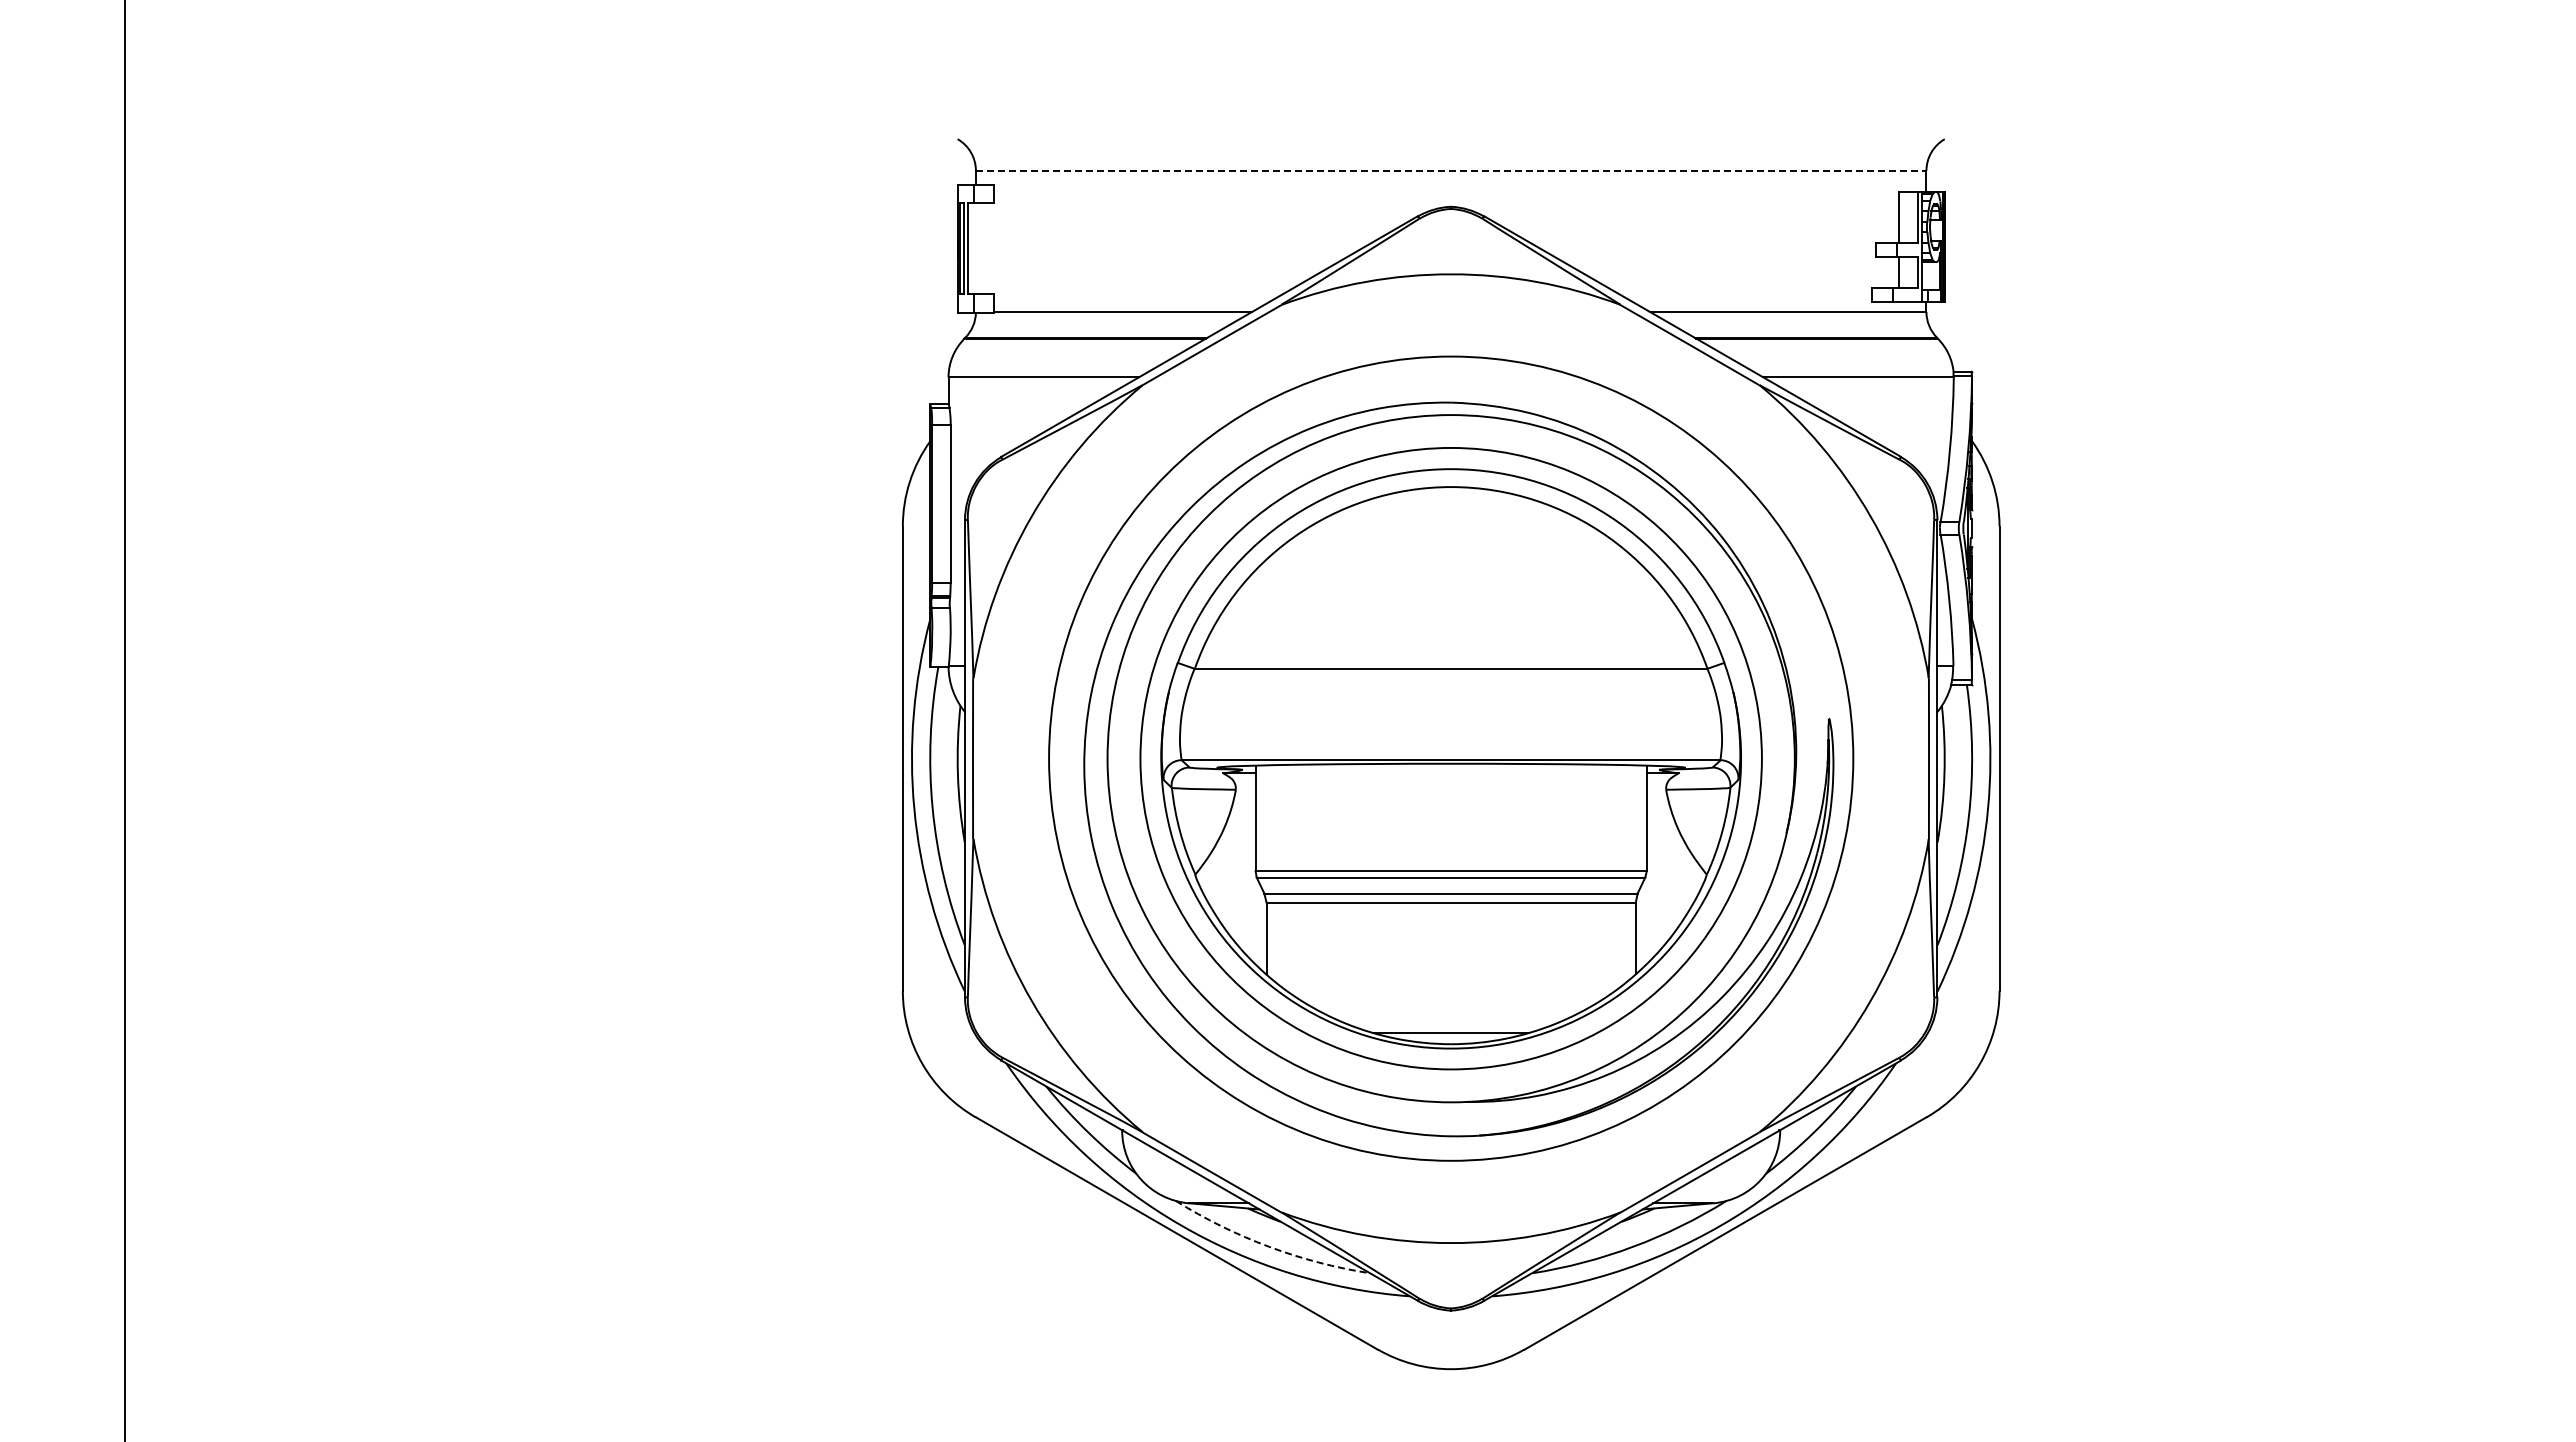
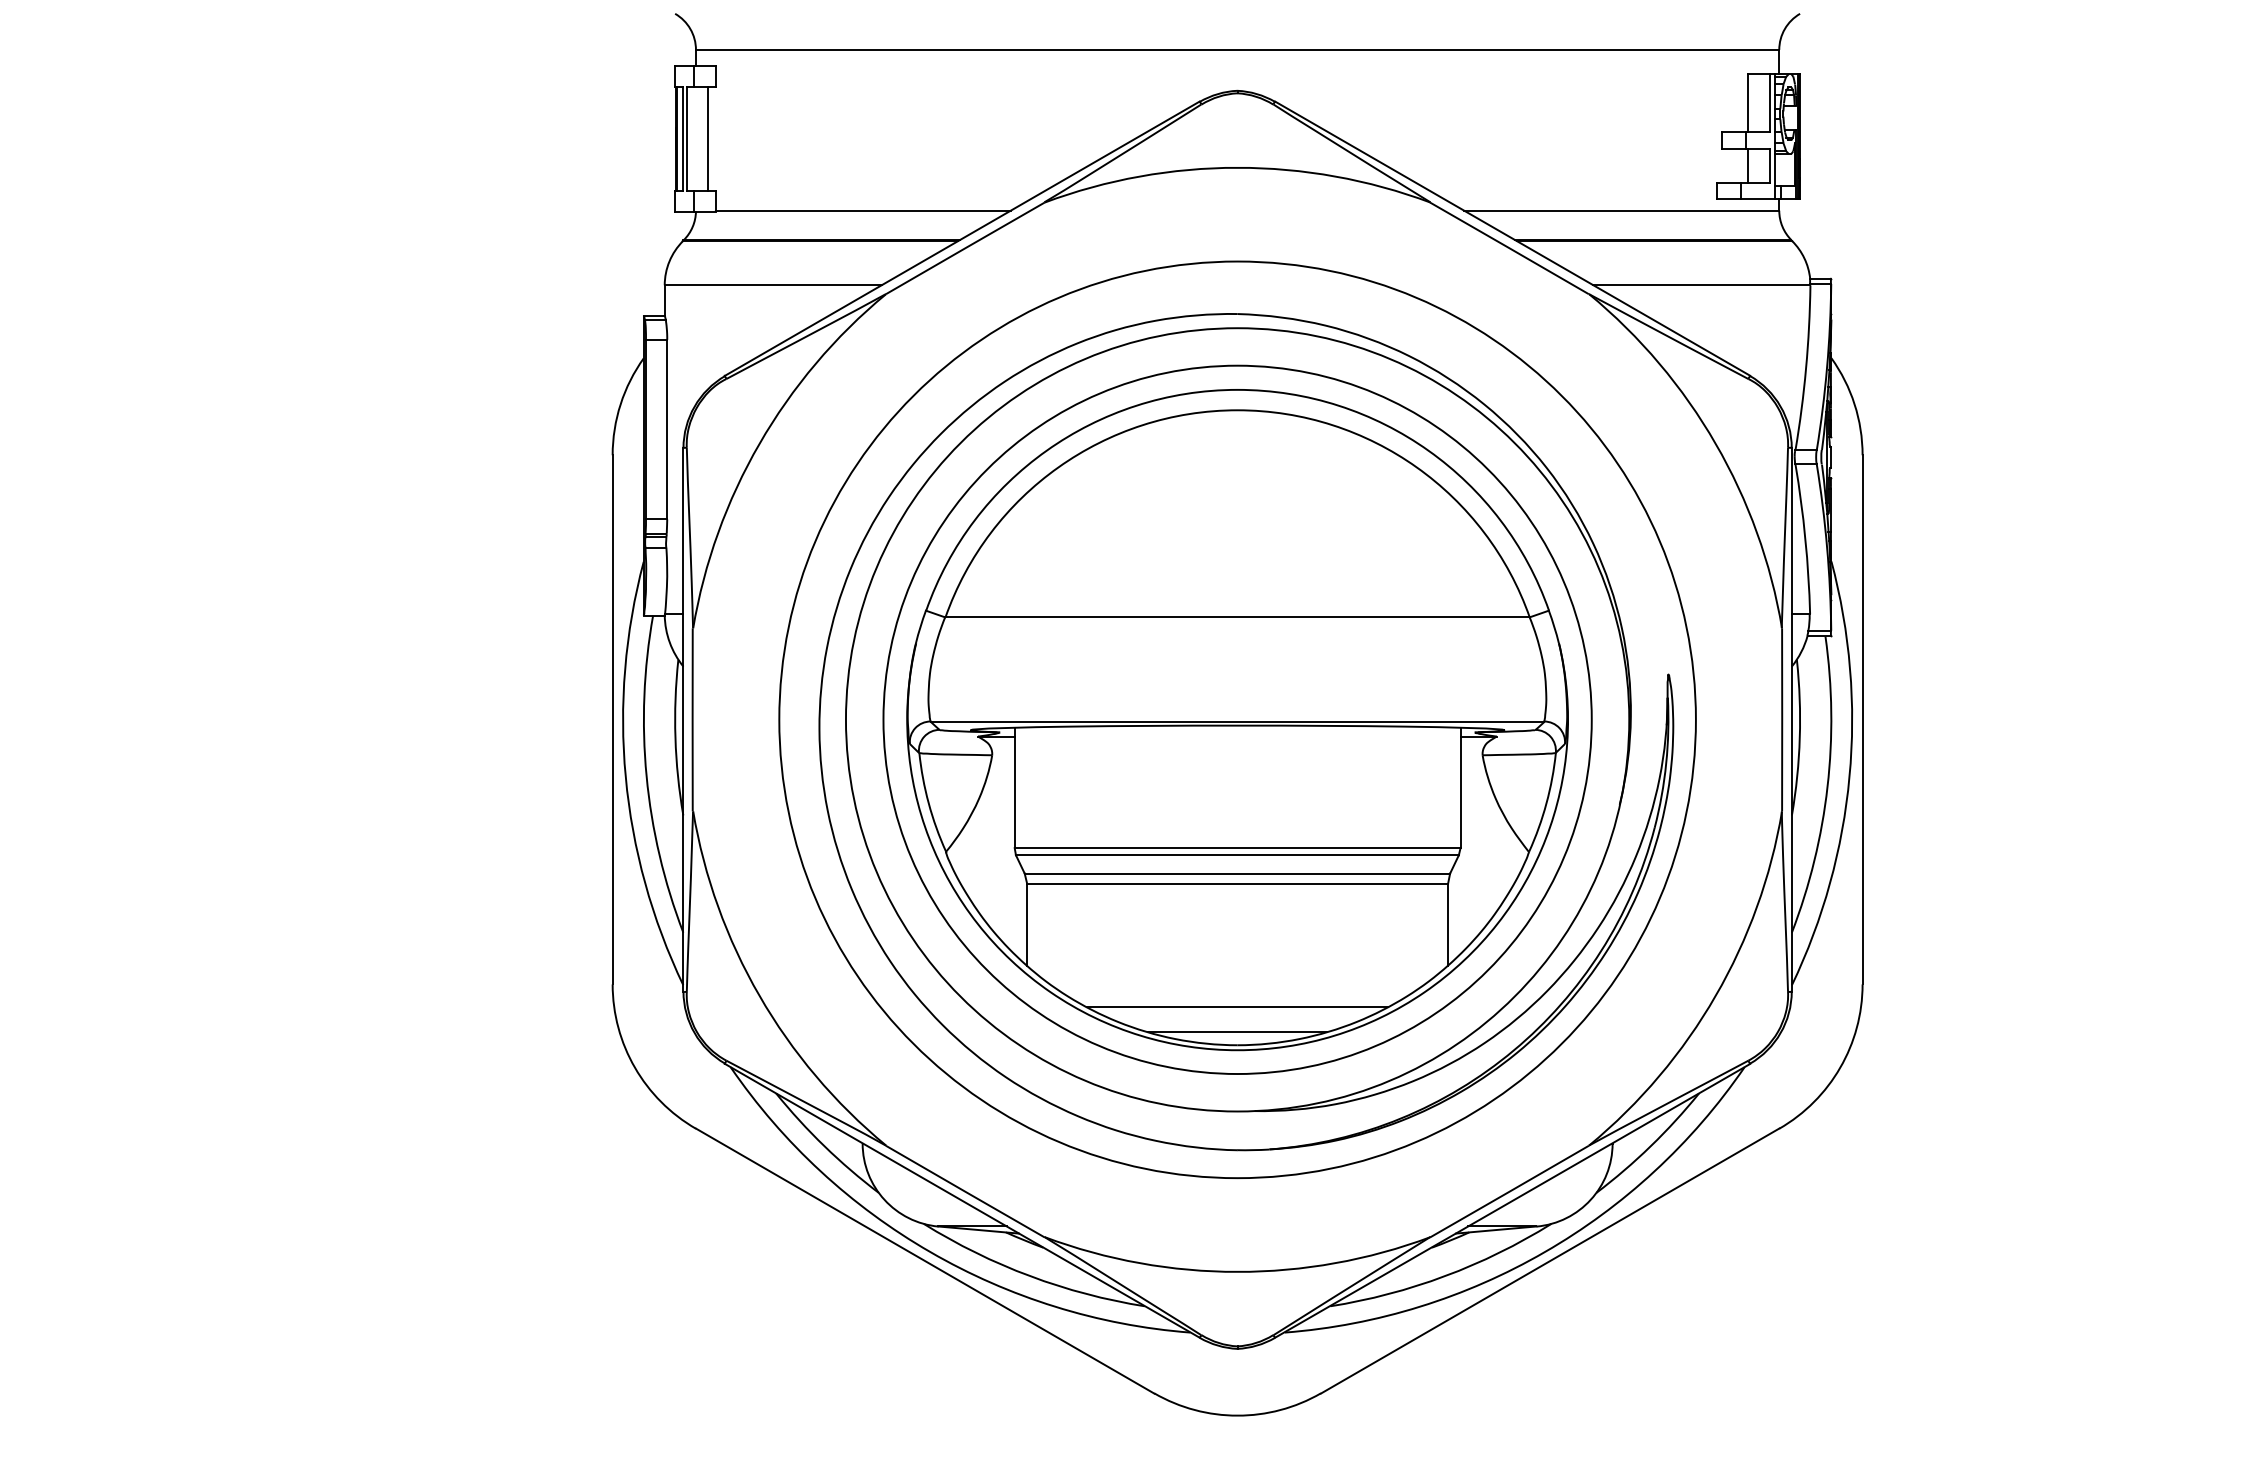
line: (1451, 170) -> (1237, 49), dashed -> solid
line: (986, 248) -> (708, 138), added
line: (1450, 1010) -> (1236, 1006), added
arc: (1269, 1246) -> (1030, 1275), dashed -> solid

